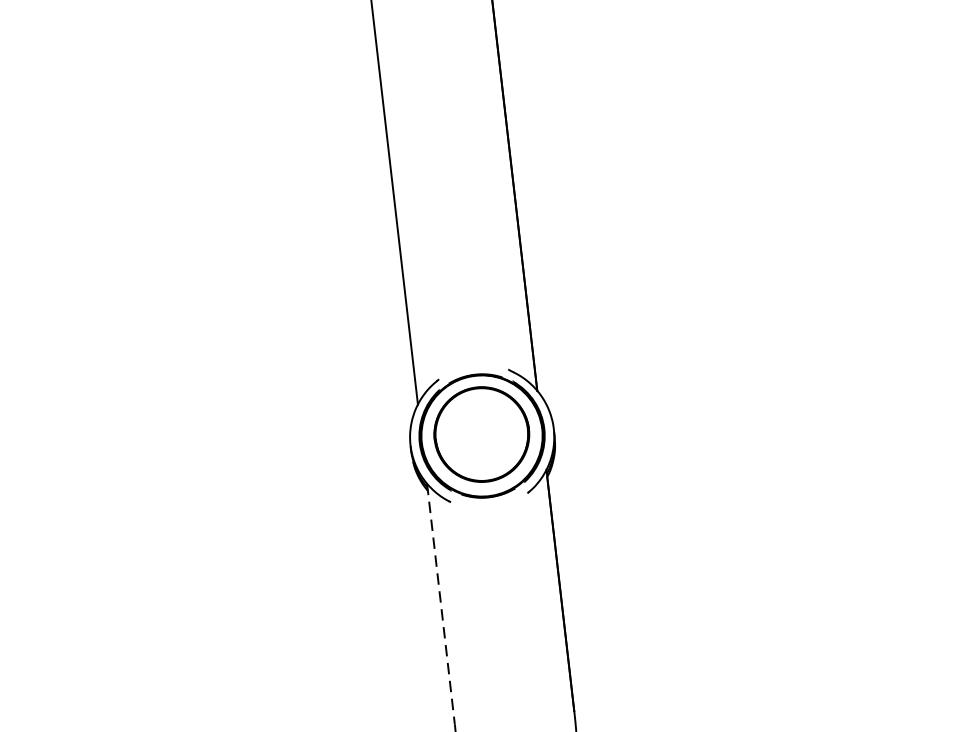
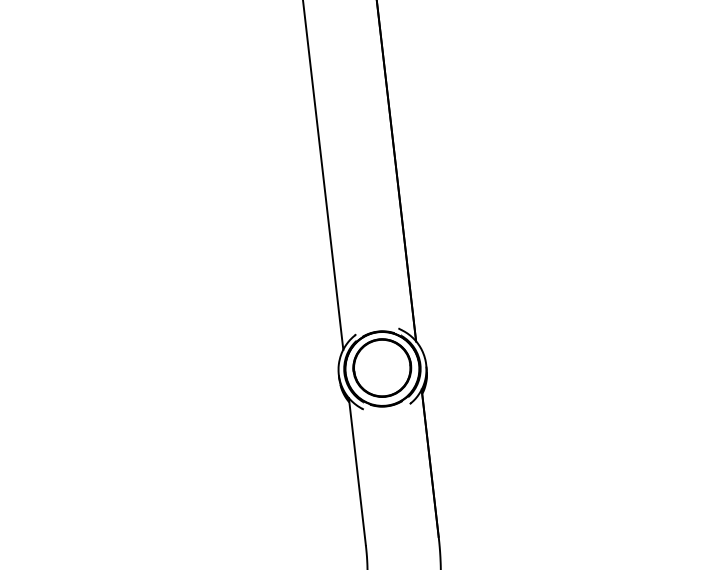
line: (441, 604) -> (357, 471), dashed -> solid

